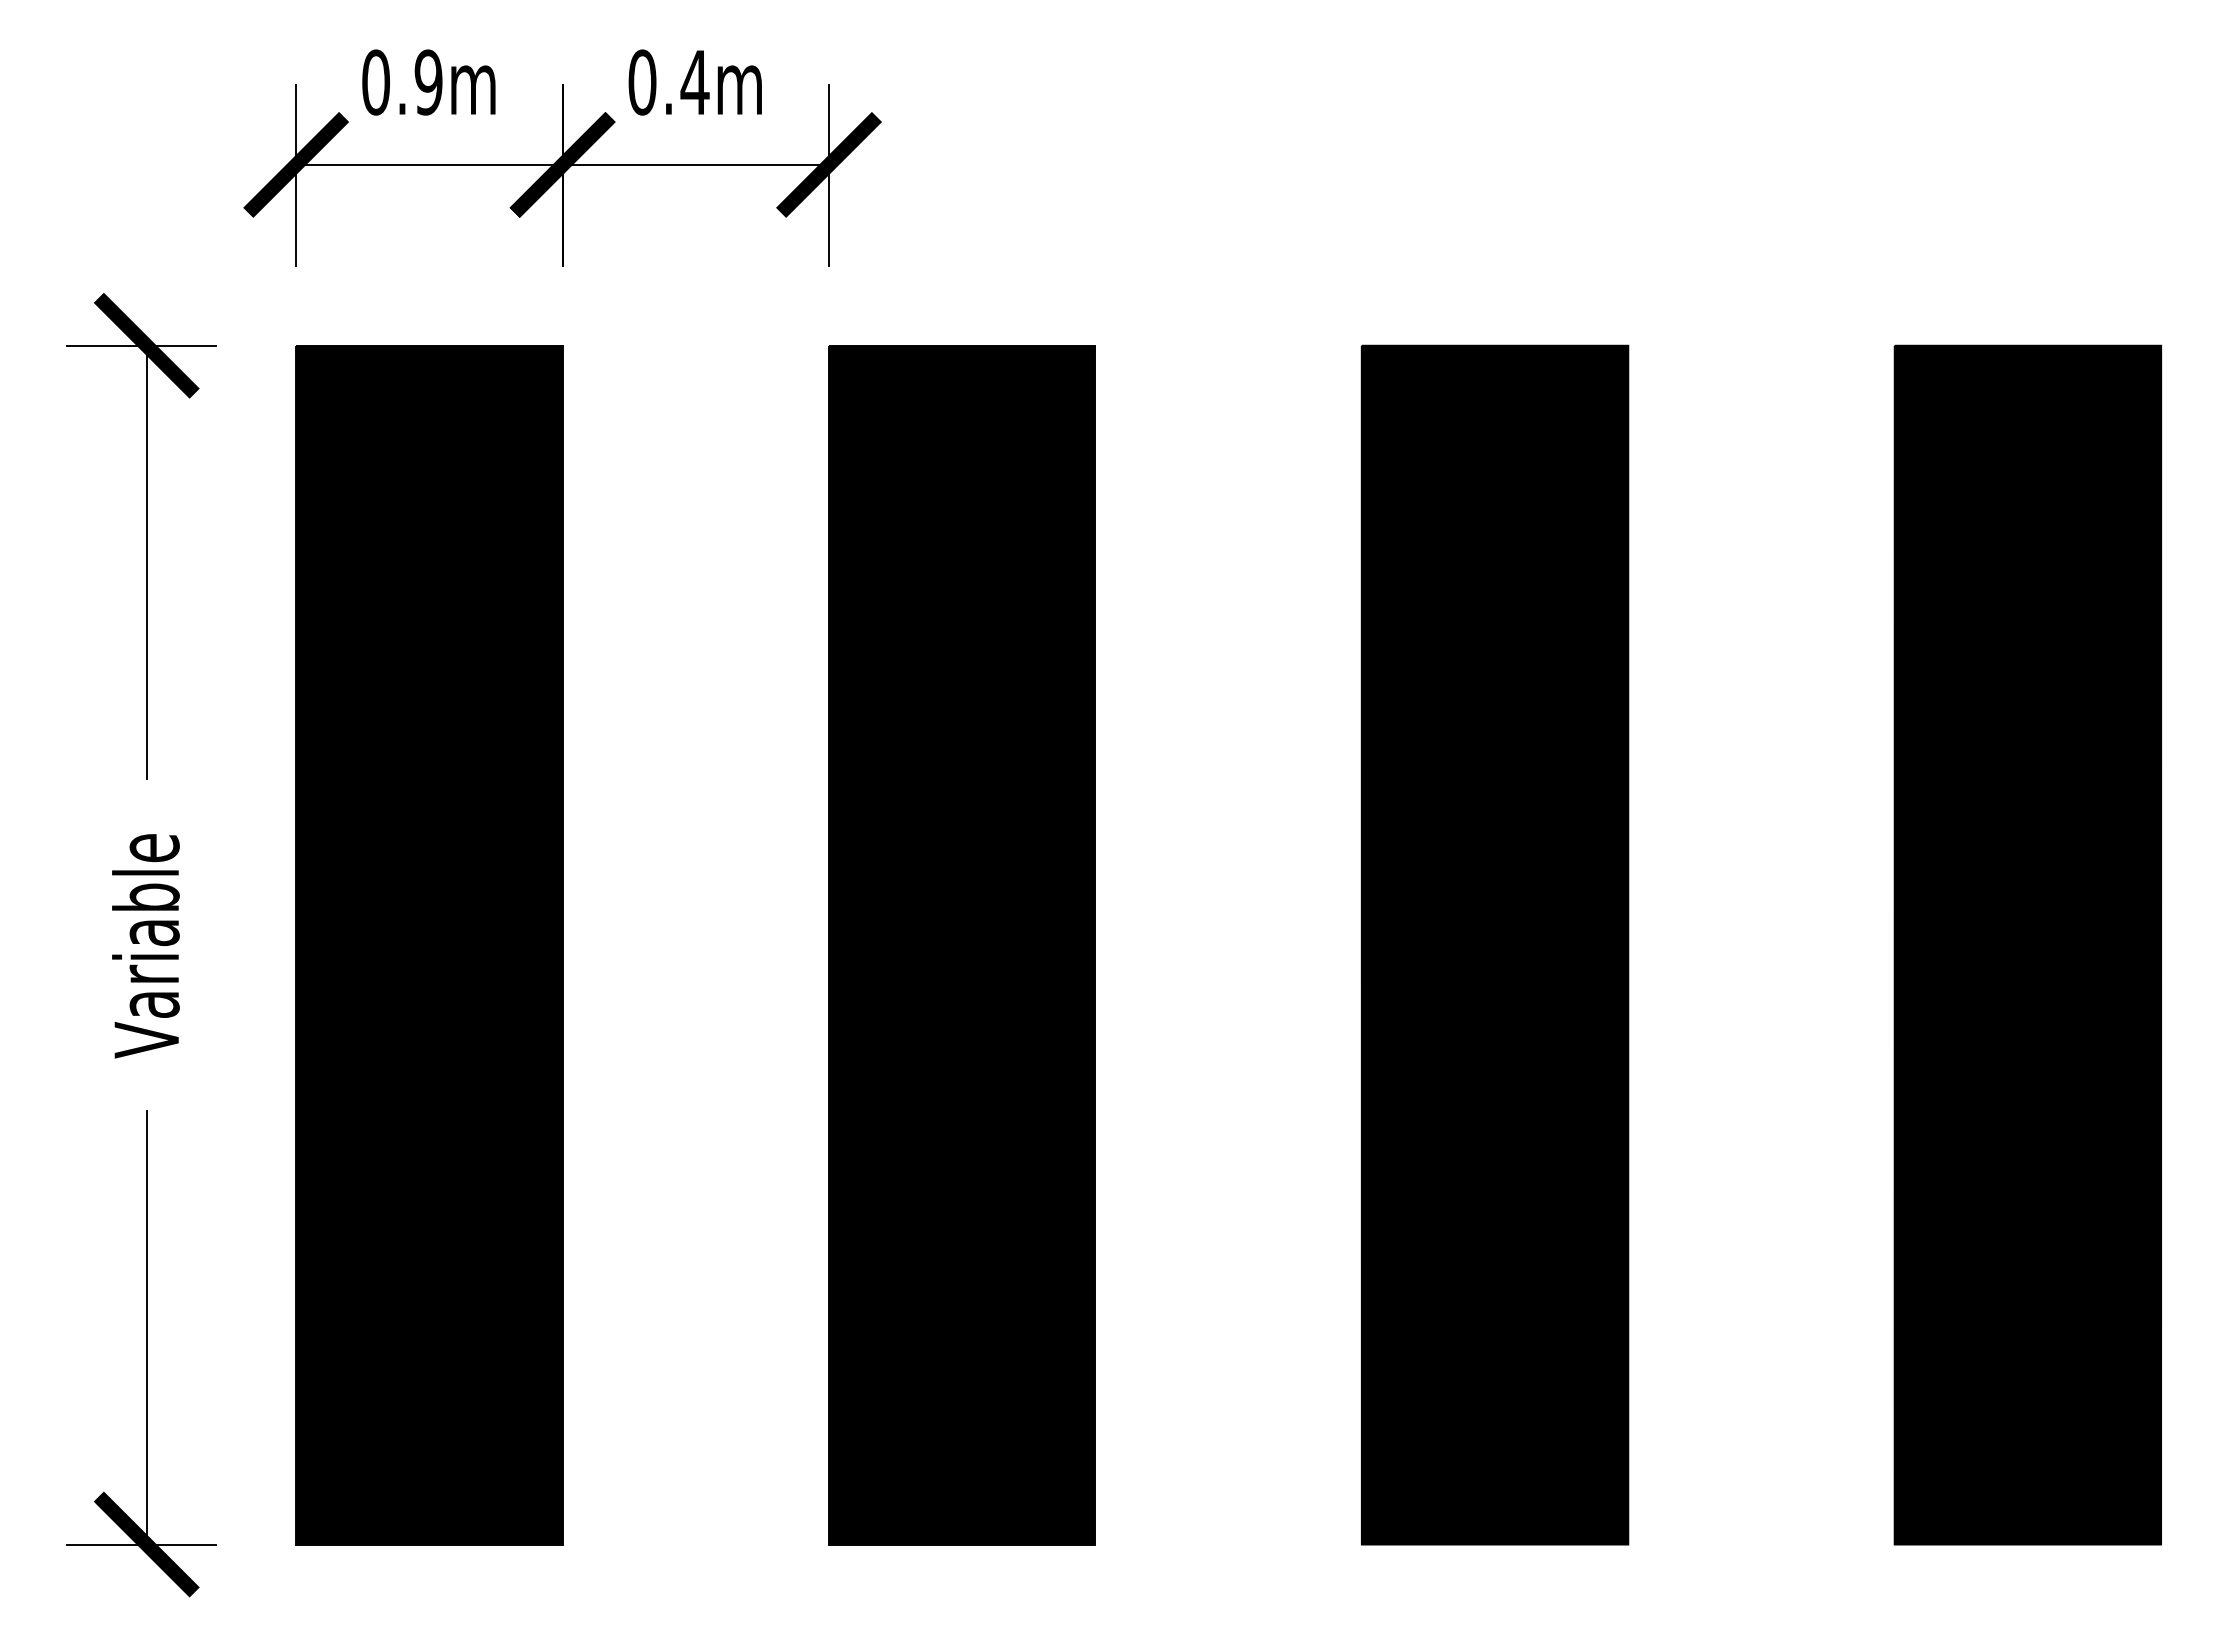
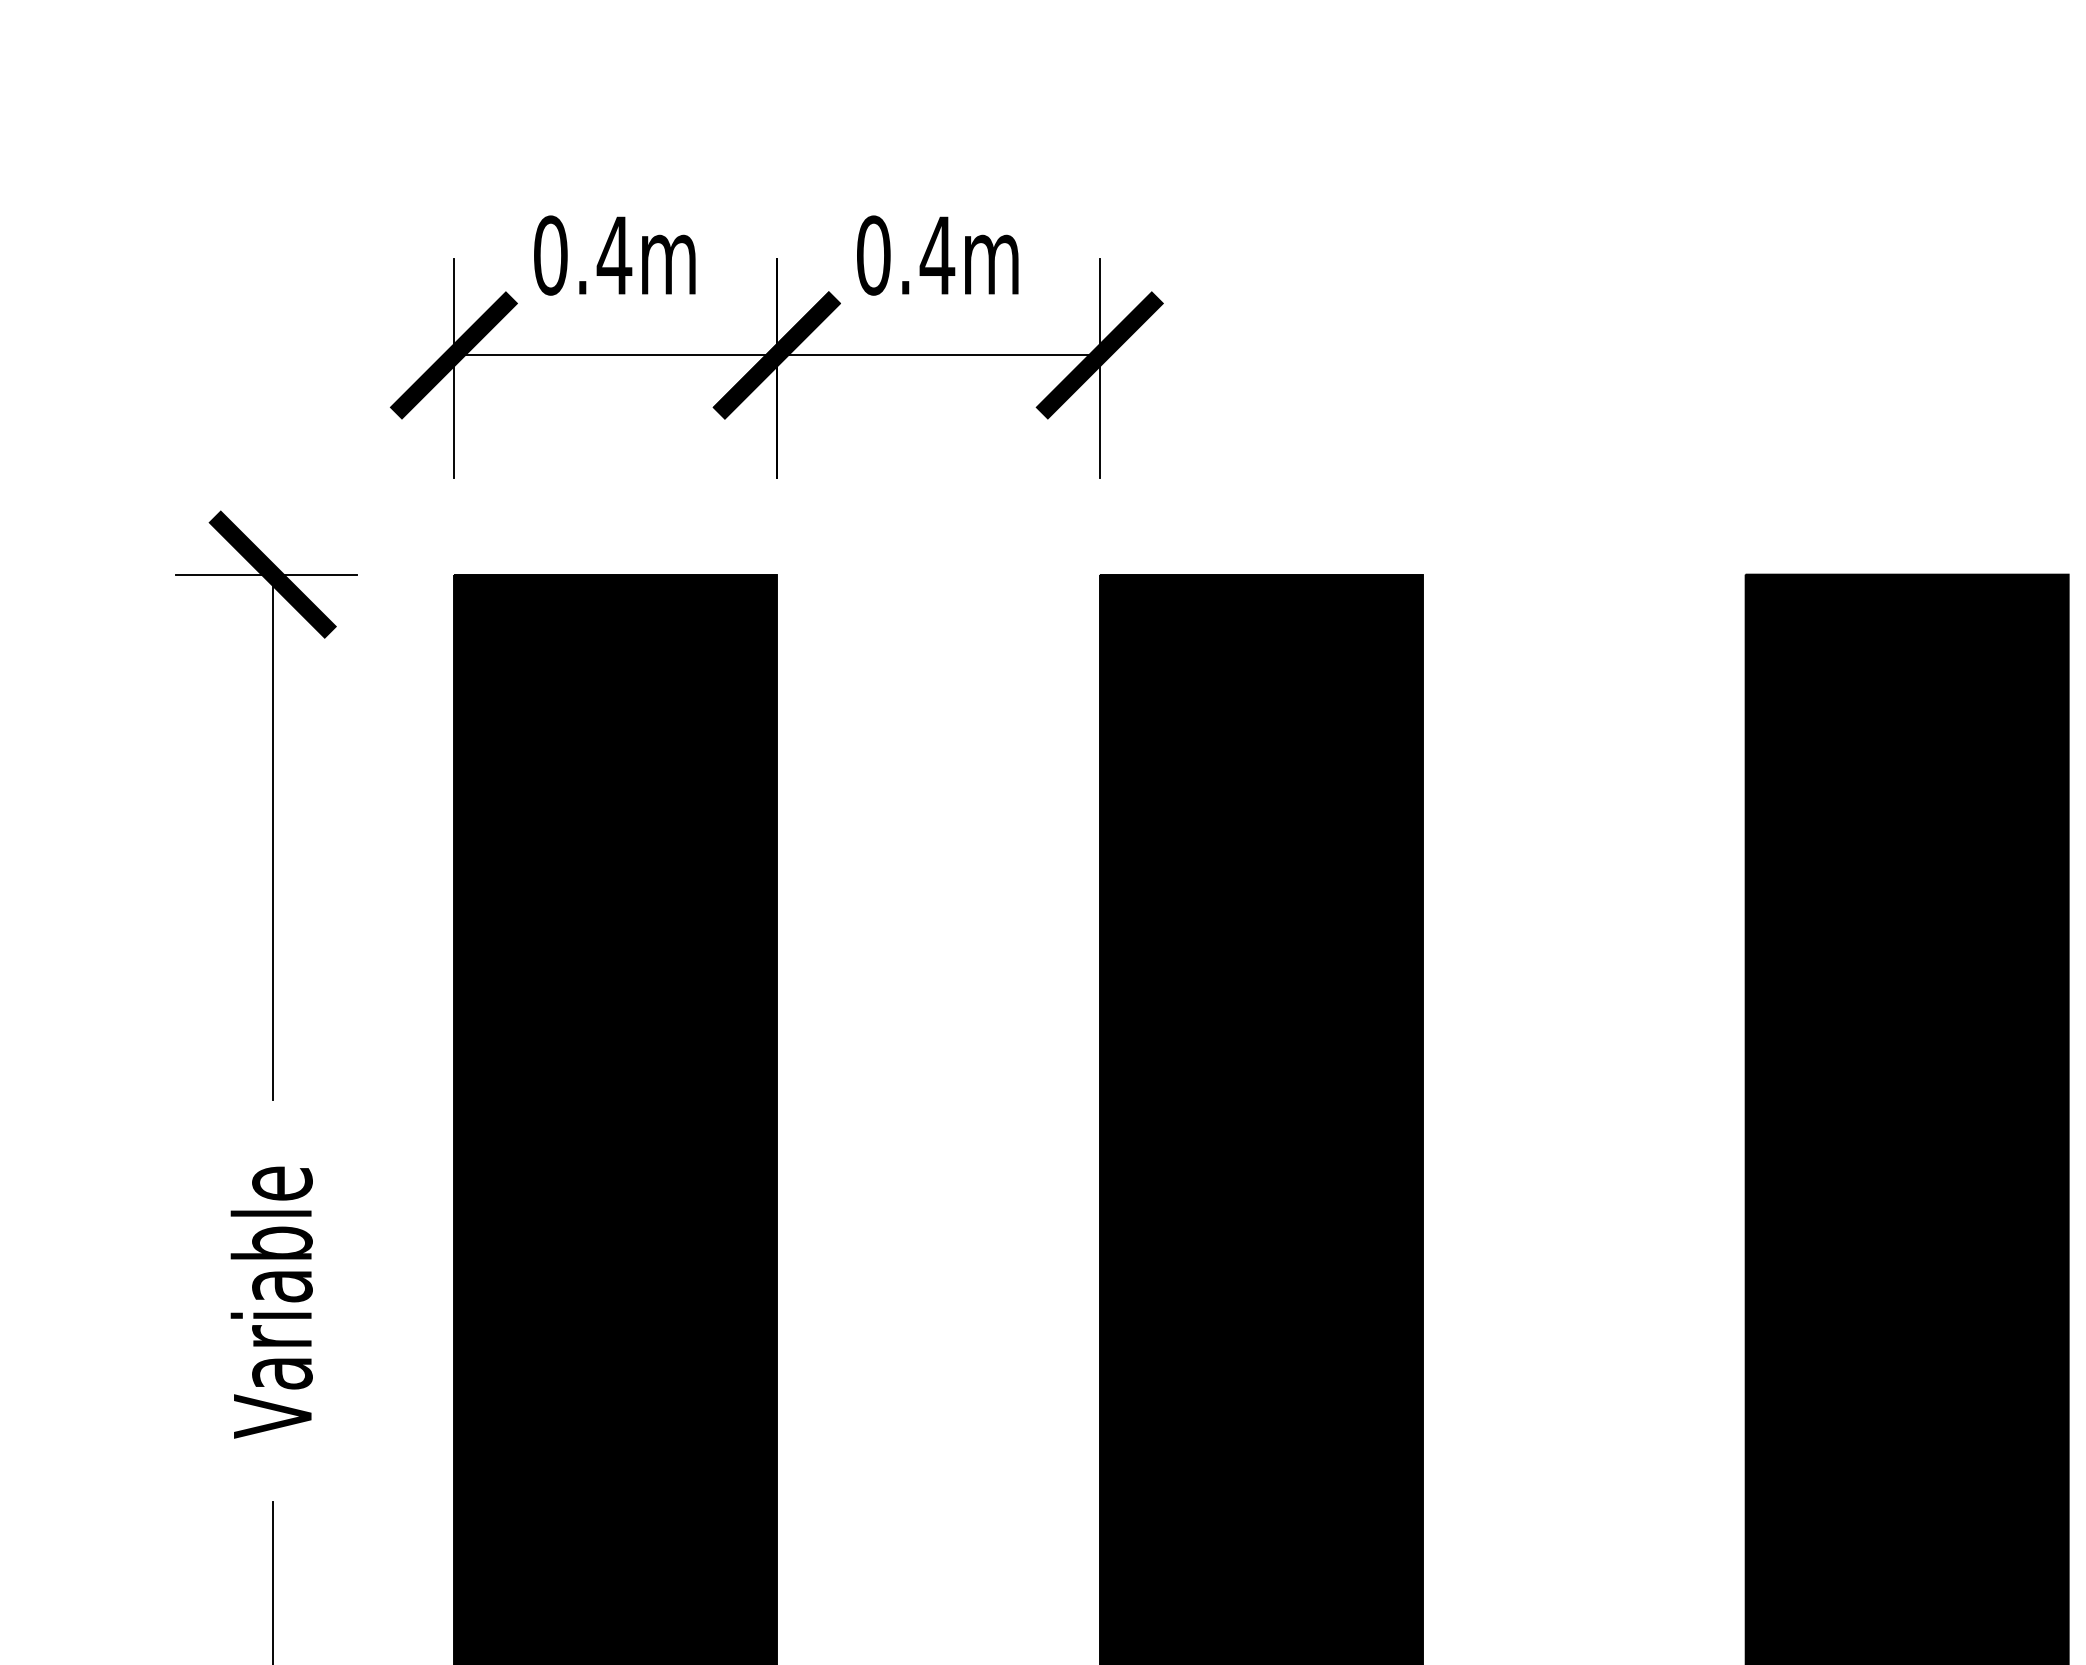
text: (428, 82) -> (614, 255), 0.9m -> 0.4m

